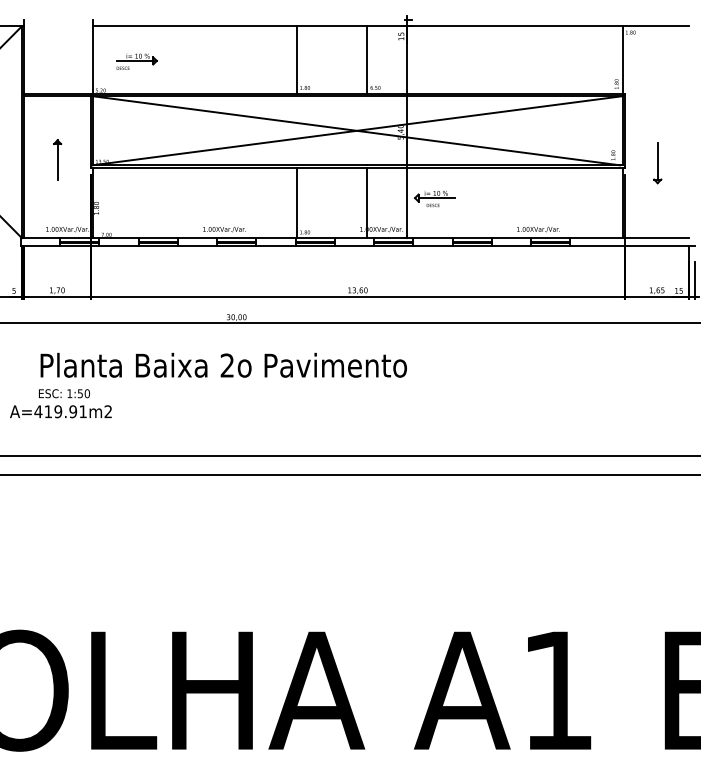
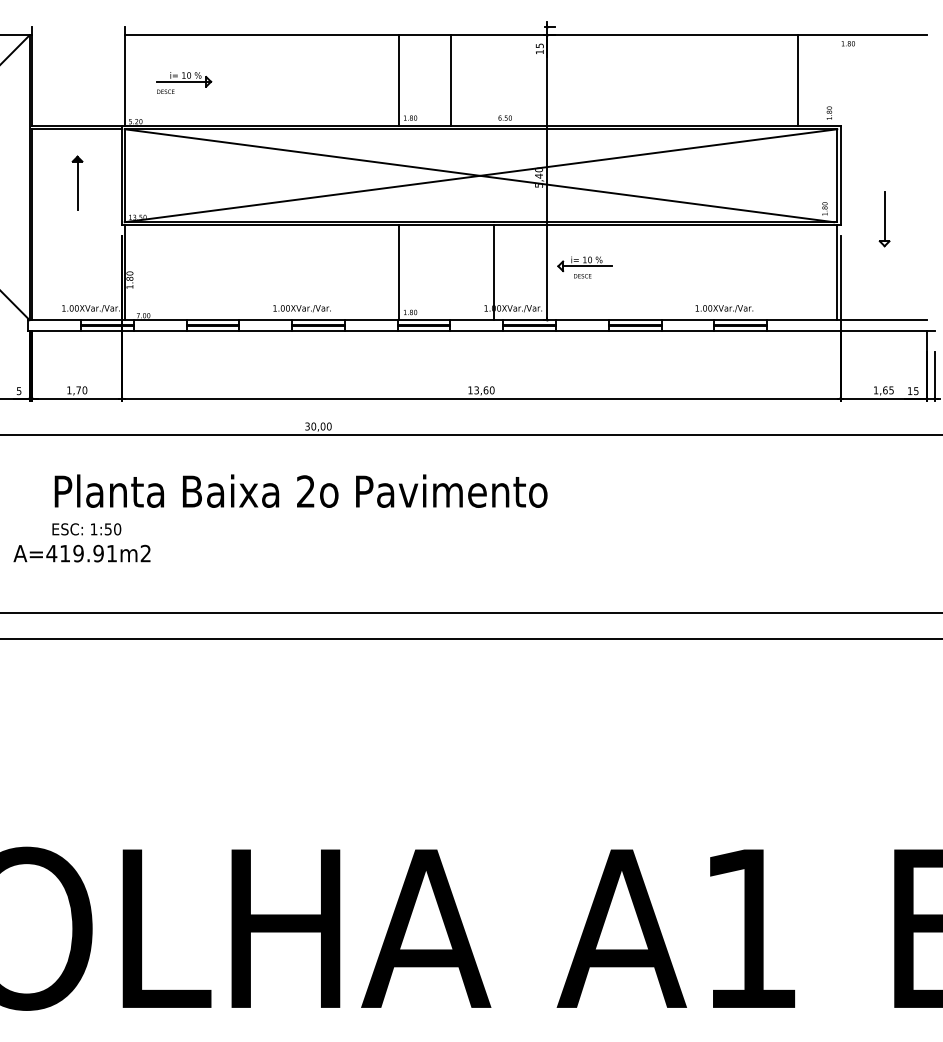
line: (367, 59) -> (451, 80), moved
line: (622, 59) -> (798, 80), moved
part: (57, 159) -> (77, 182), moved

